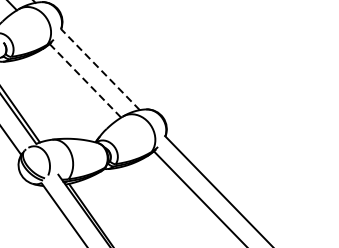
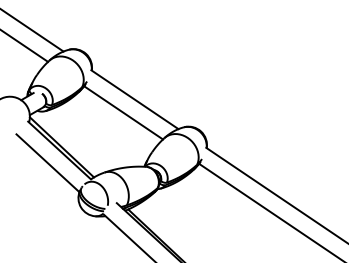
line: (99, 69) -> (134, 99), dashed -> solid
line: (85, 80) -> (123, 112), dashed -> solid

